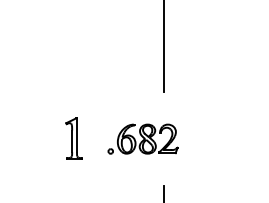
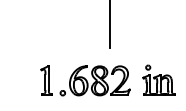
part: (233, 137) -> (158, 79), added
part: (142, 138) -> (94, 80), size x1.43

